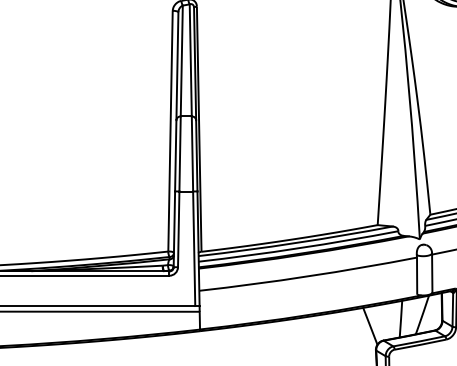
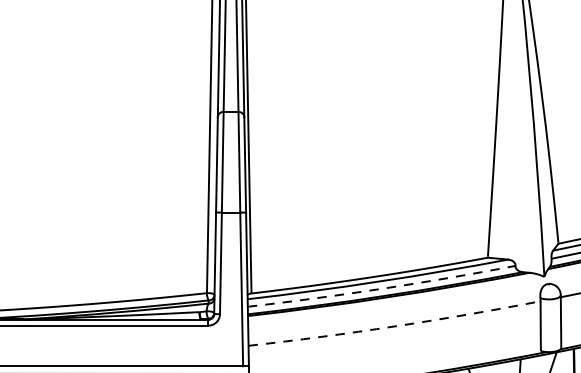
arc: (298, 248) -> (381, 289), solid -> dashed
arc: (308, 276) -> (395, 326), solid -> dashed

